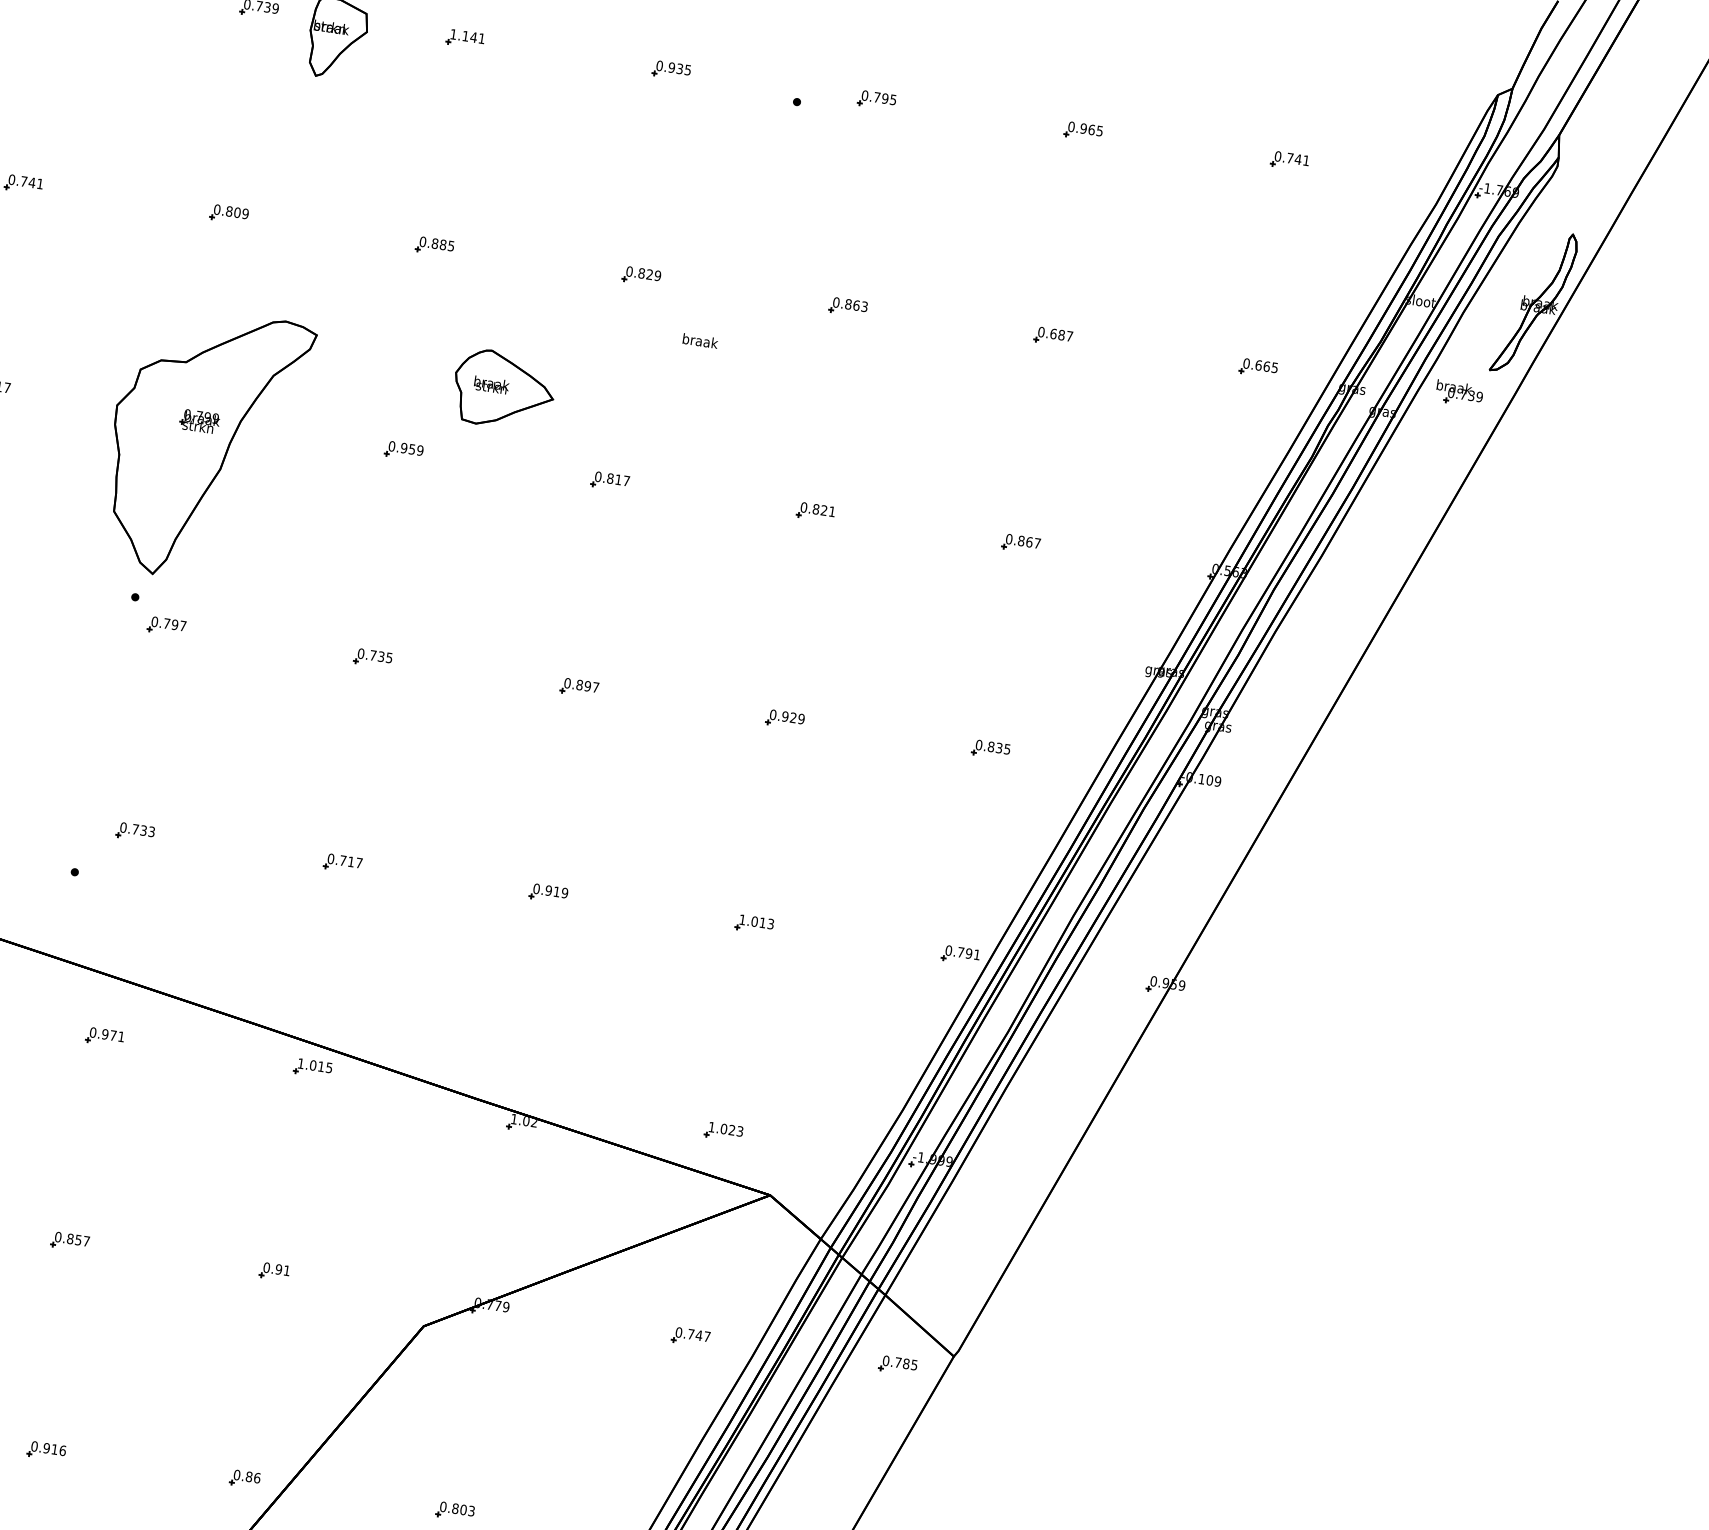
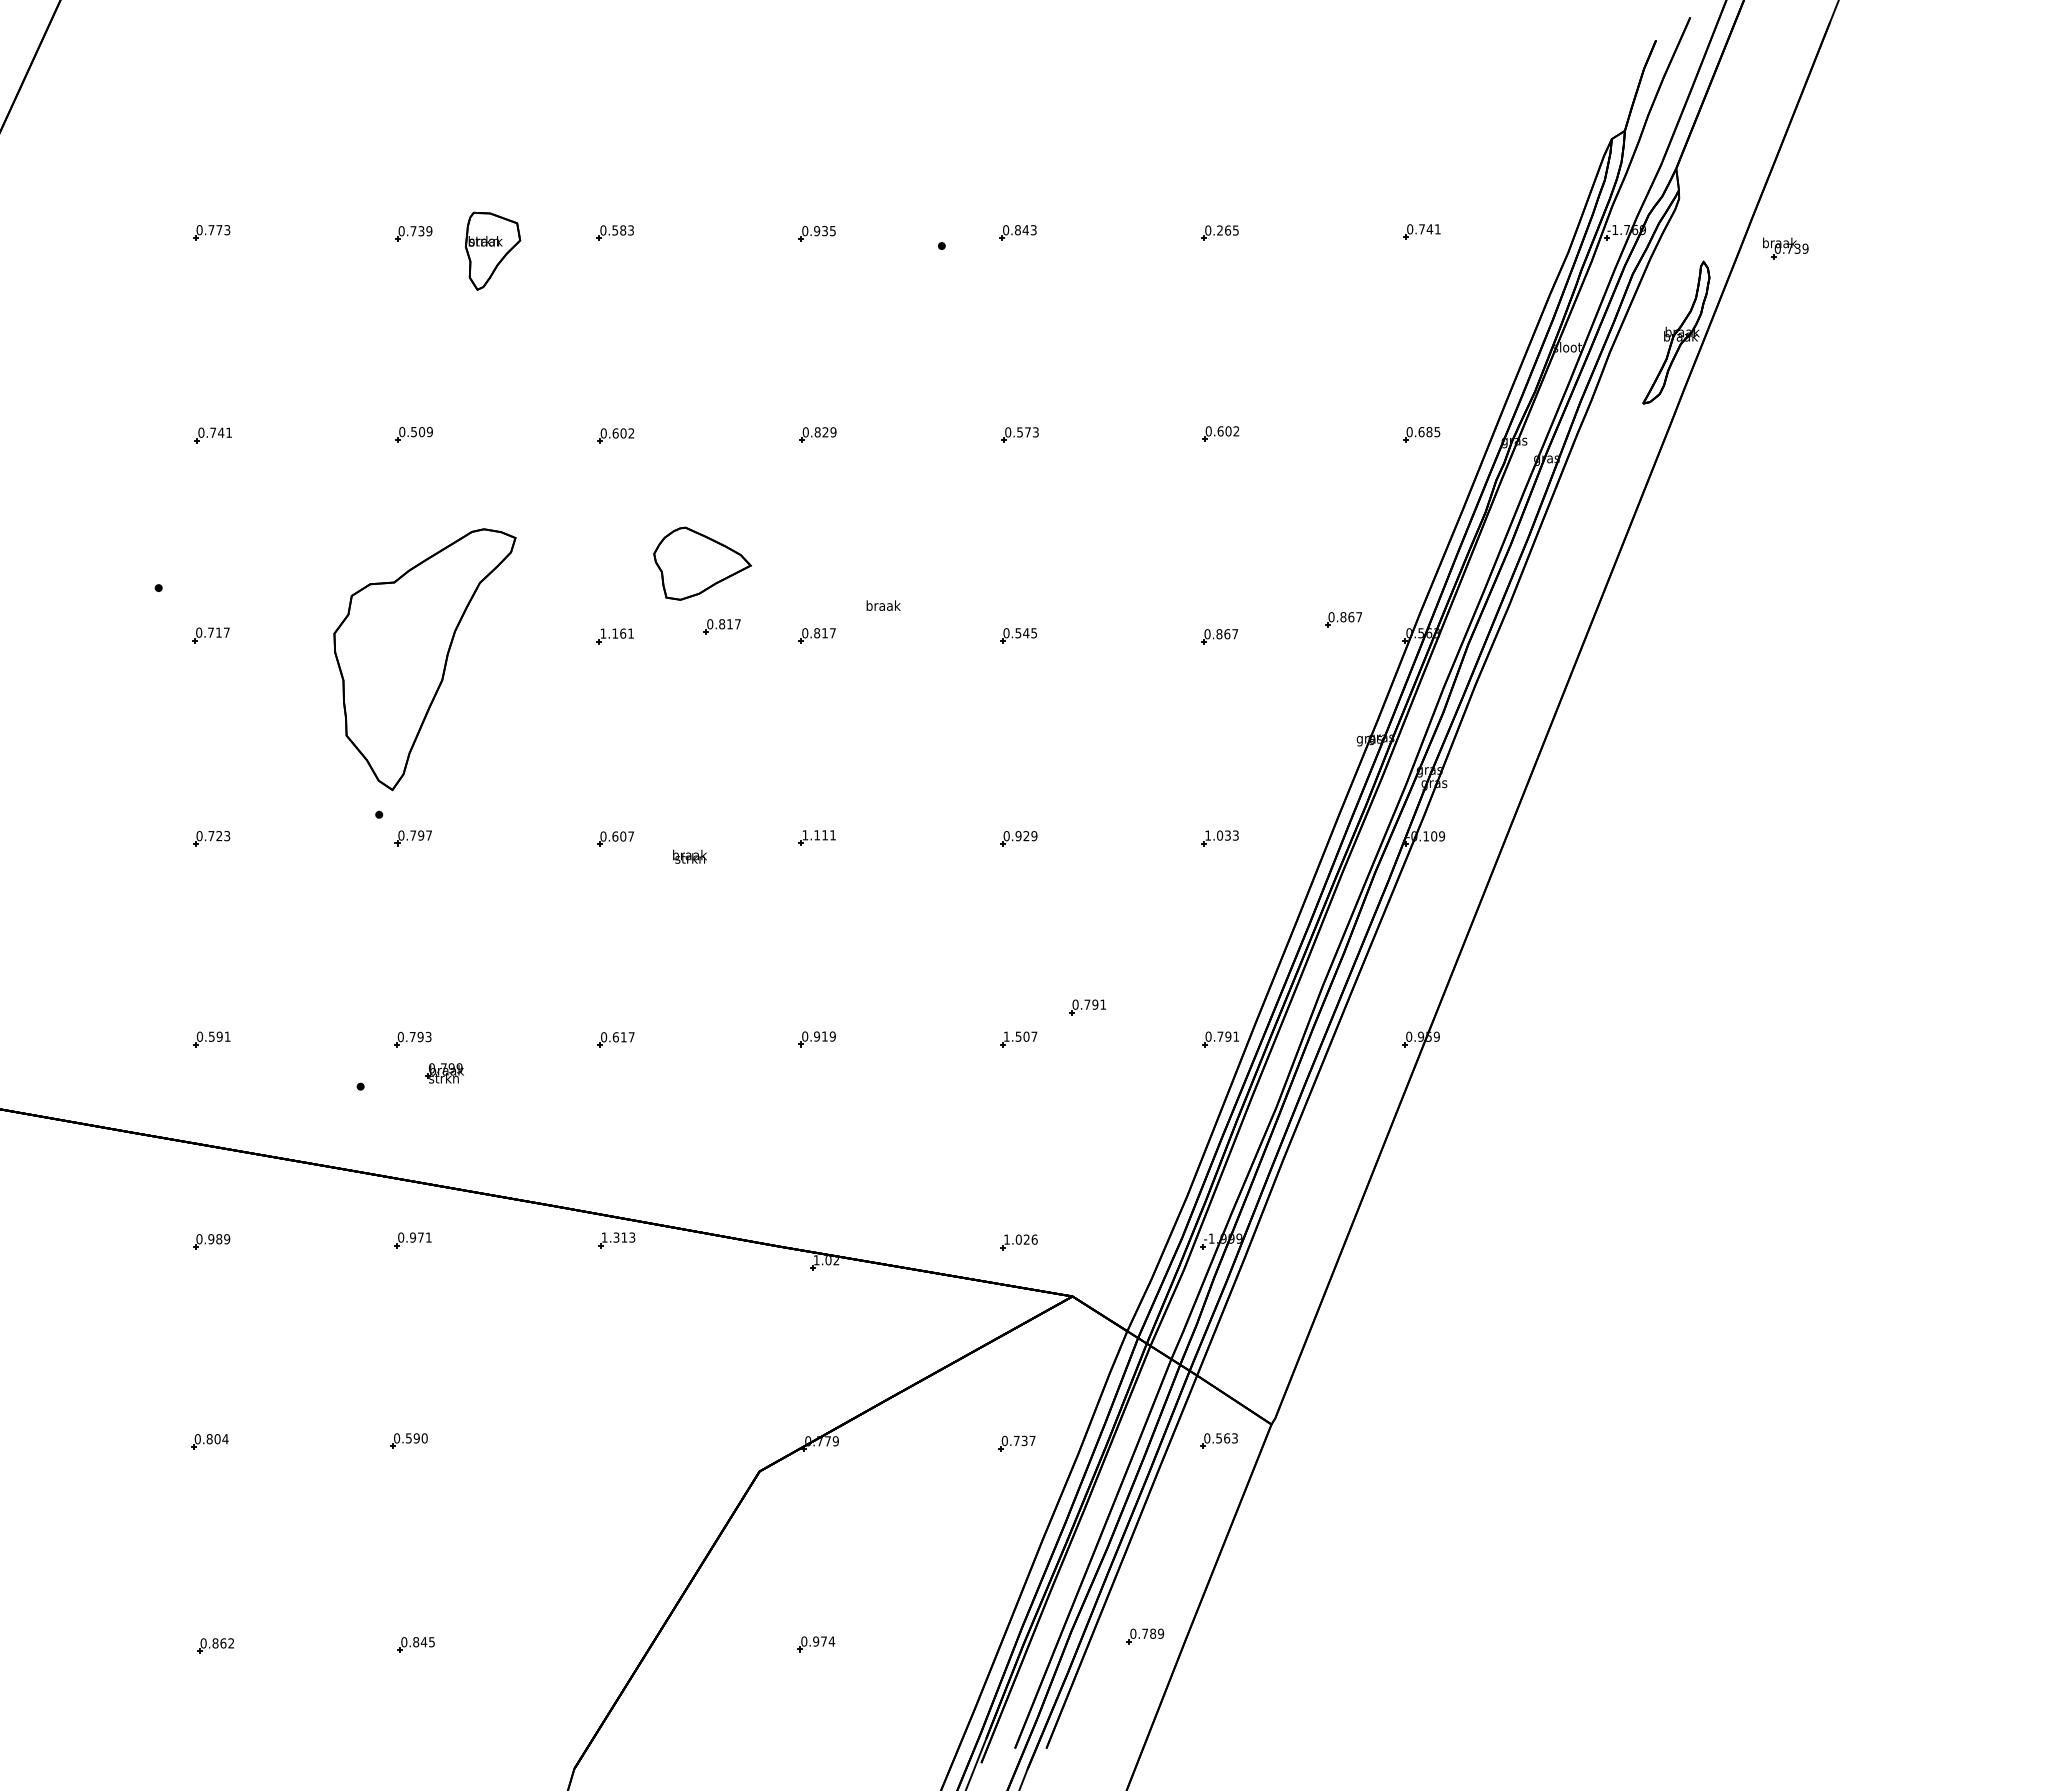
text: (466, 36) -> (616, 230), 1.141 -> 0.583
text: (884, 98) -> (1025, 230), 0.795 -> 0.843
text: (1084, 128) -> (1220, 230), 0.965 -> 0.265
text: (229, 211) -> (414, 431), 0.809 -> 0.509
text: (443, 244) -> (623, 433), 0.885 -> 0.602
text: (853, 305) -> (1024, 432), 0.863 -> 0.573
text: (1065, 335) -> (1232, 431), 0.687 -> 0.602
text: (700, 340) -> (883, 605), moved
text: (1266, 367) -> (1429, 432), 0.665 -> 0.685
text: (491, 384) -> (689, 856), moved
part: (1459, 393) -> (1785, 248), moved
part: (199, 421) -> (444, 1073), moved
text: (406, 448) -> (617, 633), 0.959 -> 1.161
part: (513, 457) -> (721, 626), added
text: (823, 510) -> (1025, 633), 0.821 -> 0.545
part: (1150, 544) -> (1343, 619), added
text: (380, 656) -> (622, 836), 0.735 -> 0.607
text: (580, 685) -> (818, 835), 0.897 -> 1.111
text: (992, 747) -> (1221, 835), 0.835 -> 1.033
text: (143, 830) -> (420, 1036), 0.733 -> 0.793
text: (342, 860) -> (615, 1037), 0.717 -> 0.617
part: (829, 902) -> (1087, 1007), added
text: (762, 922) -> (1026, 1036), 1.013 -> 1.507
text: (321, 1066) -> (624, 1237), 1.015 -> 1.313
text: (739, 1131) -> (1034, 1239), 1.023 -> 1.026
text: (78, 1240) -> (416, 1438), 0.857 -> 0.590
part: (274, 1271) -> (608, 1440), removed
text: (699, 1335) -> (1024, 1440), 0.747 -> 0.737
text: (905, 1363) -> (1226, 1438), 0.785 -> 0.563
text: (55, 1449) -> (424, 1642), 0.916 -> 0.845
part: (245, 1479) -> (610, 1643), removed
text: (464, 1509) -> (824, 1641), 0.803 -> 0.974

